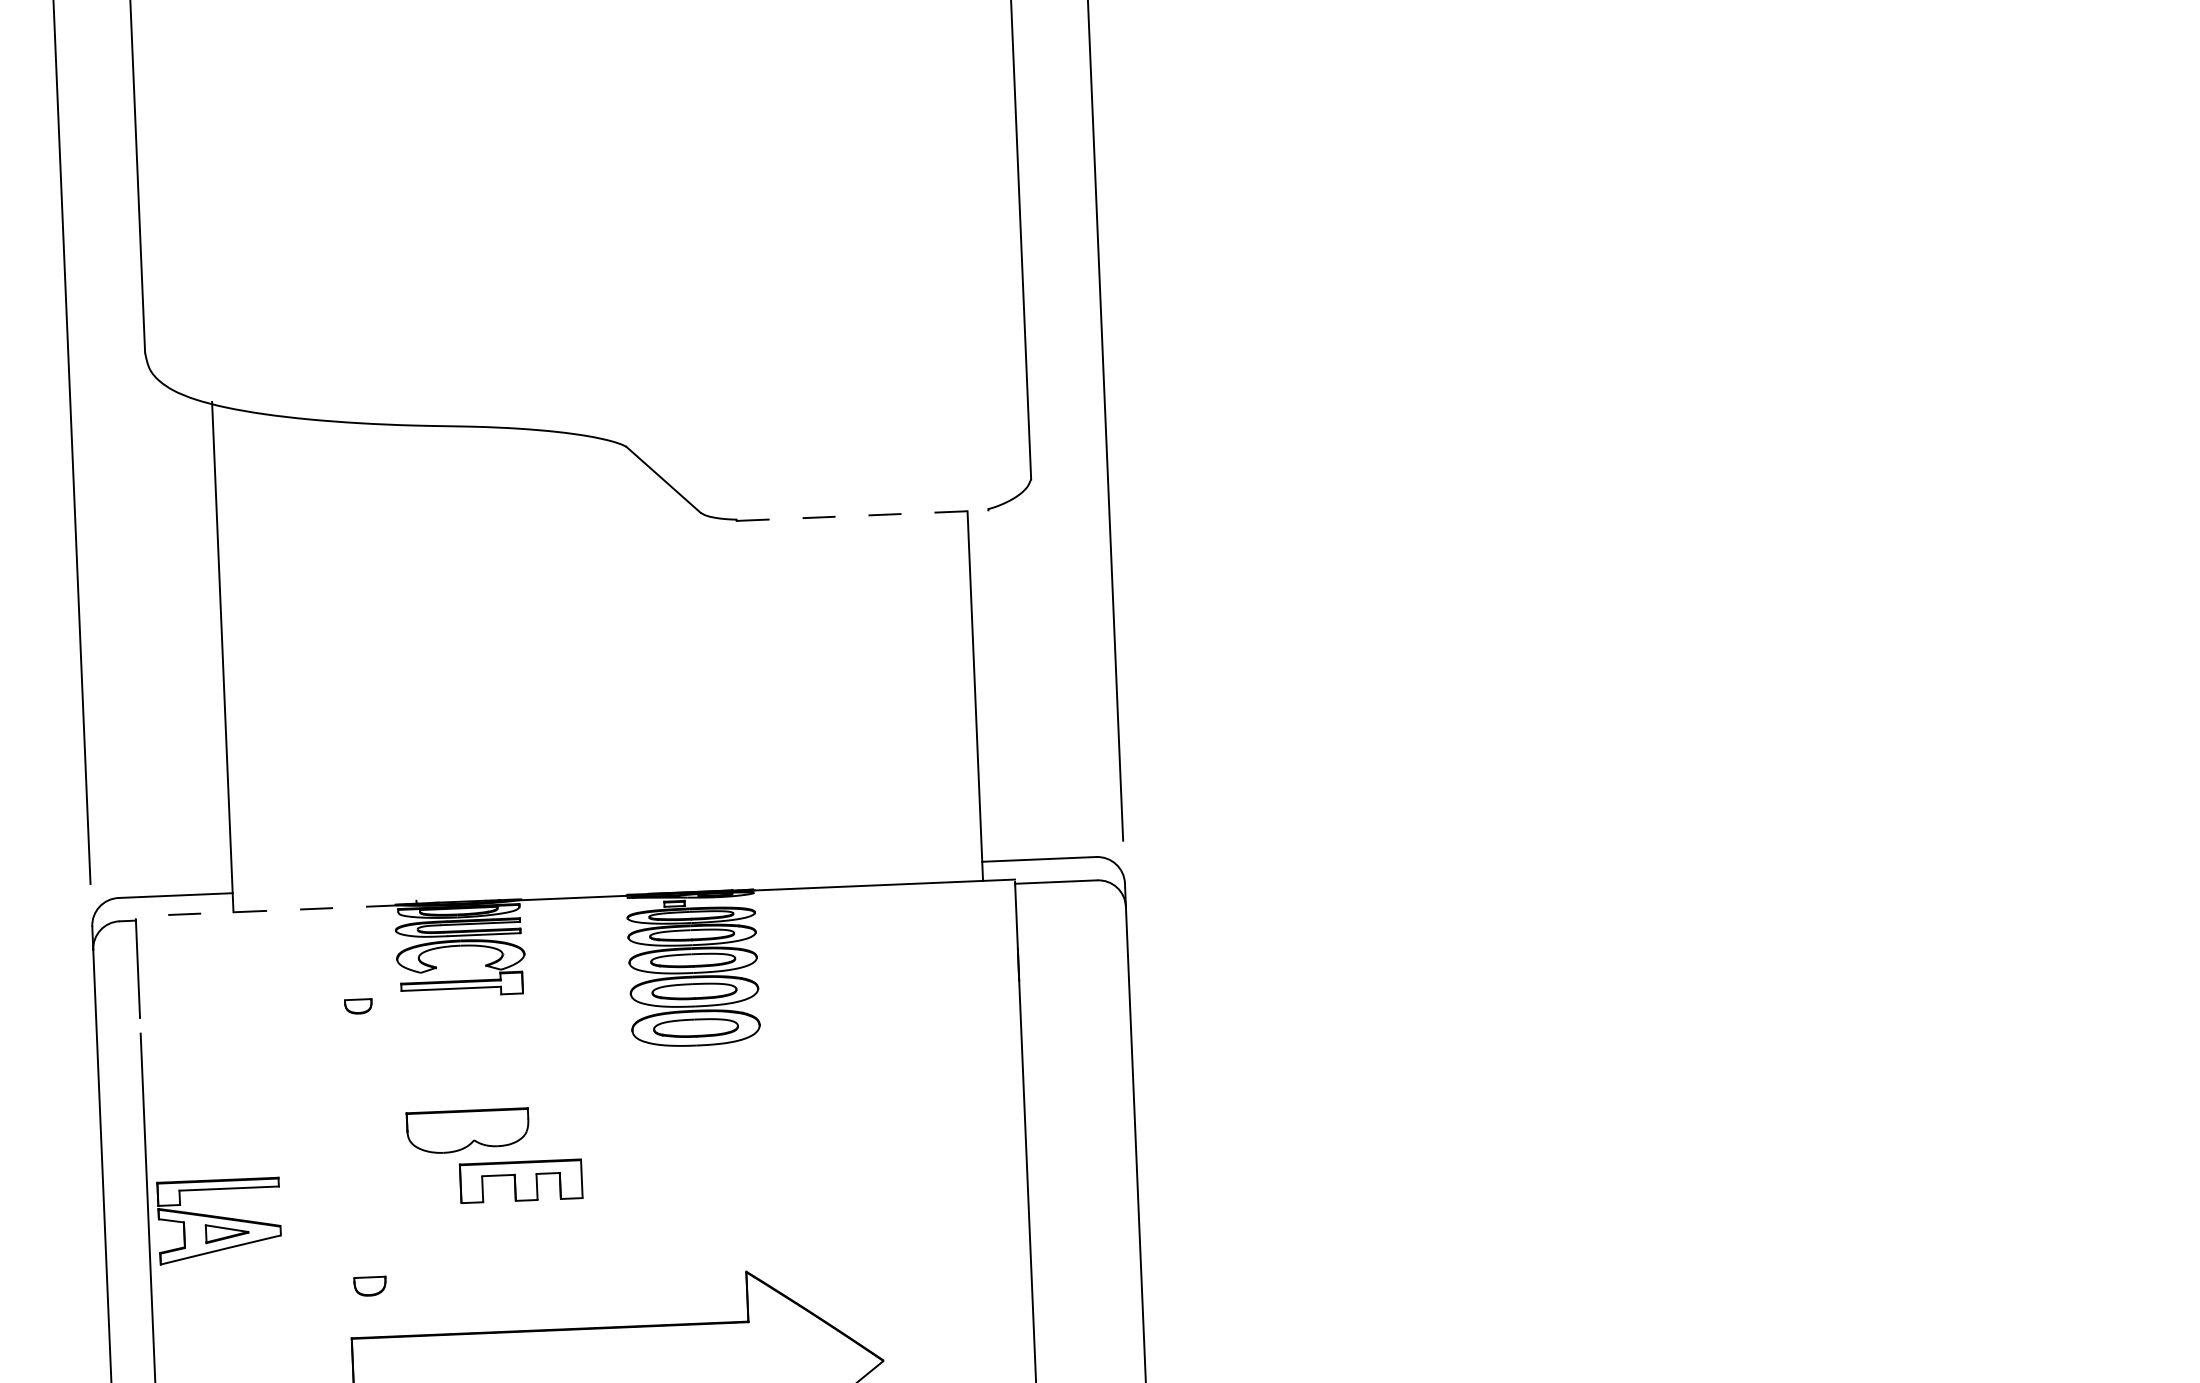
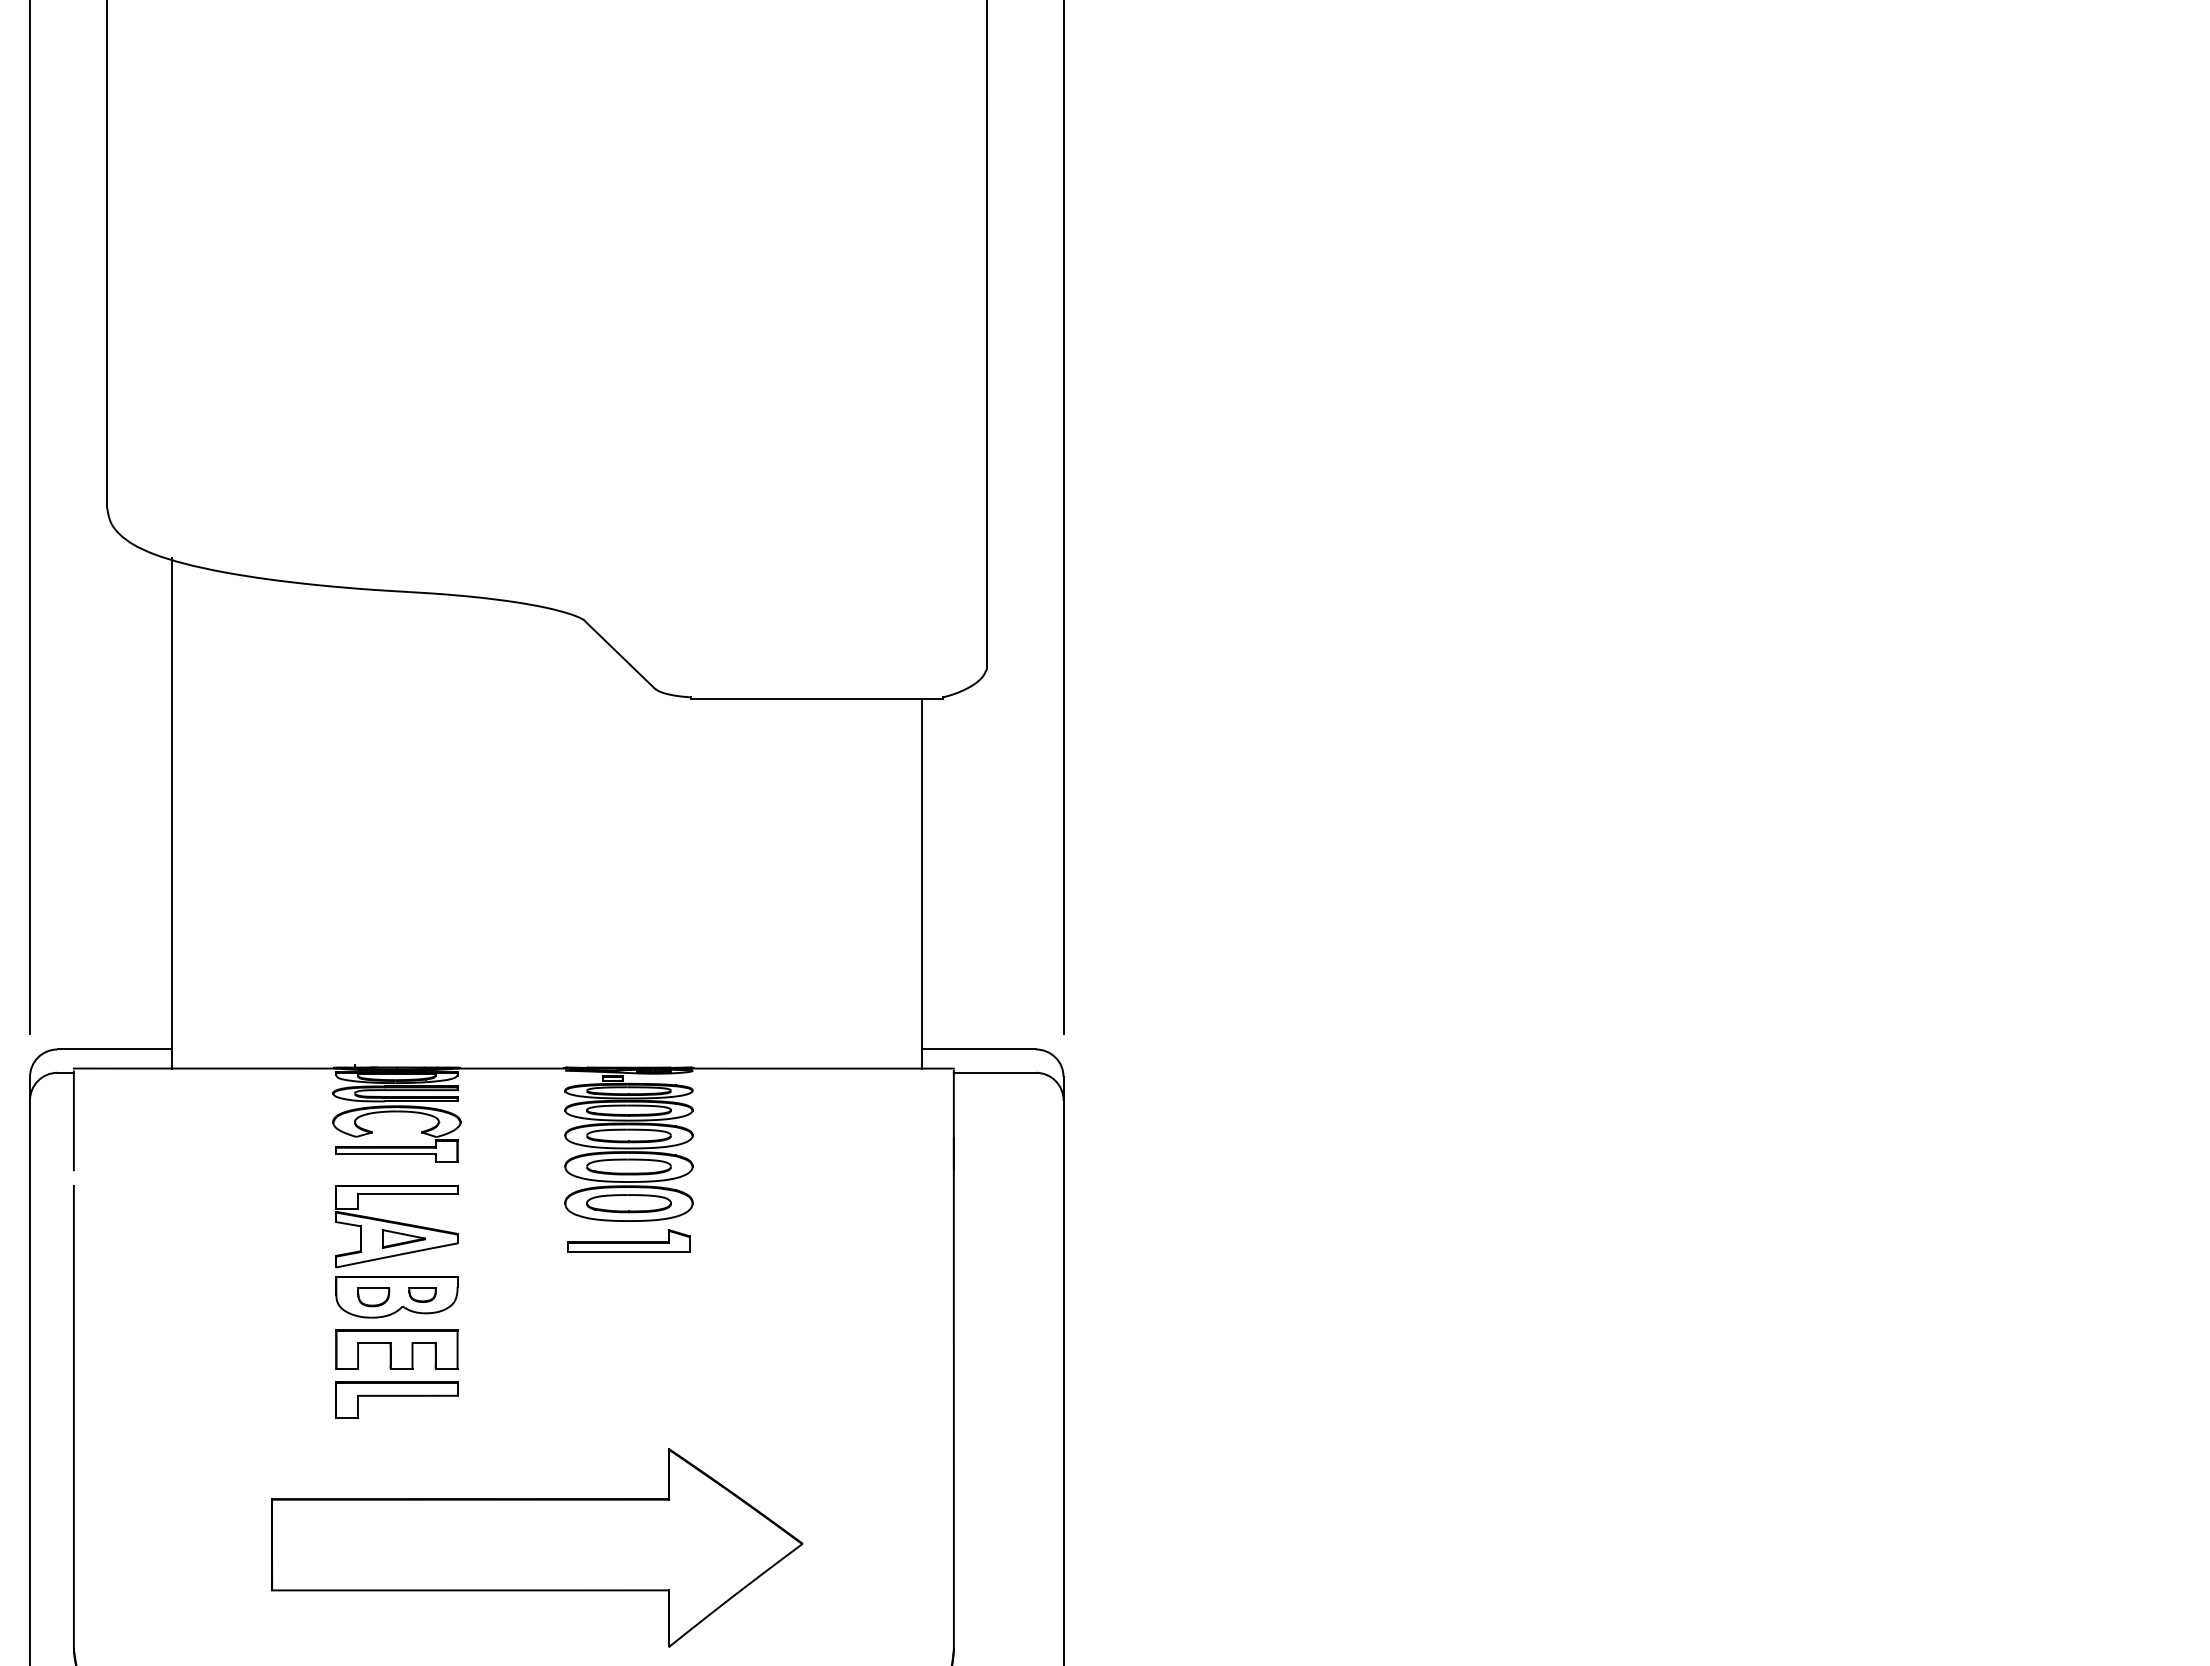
line: (862, 515) -> (816, 698), dashed -> solid
line: (267, 910) -> (205, 1068), dashed -> solid
part: (358, 1006) -> (422, 1294), moved
part: (697, 1064) -> (628, 1240), added
part: (520, 1181) -> (396, 1349), moved
part: (219, 1221) -> (396, 1226), moved
part: (471, 1233) -> (396, 1399), added
part: (370, 1286) -> (373, 1297), moved

